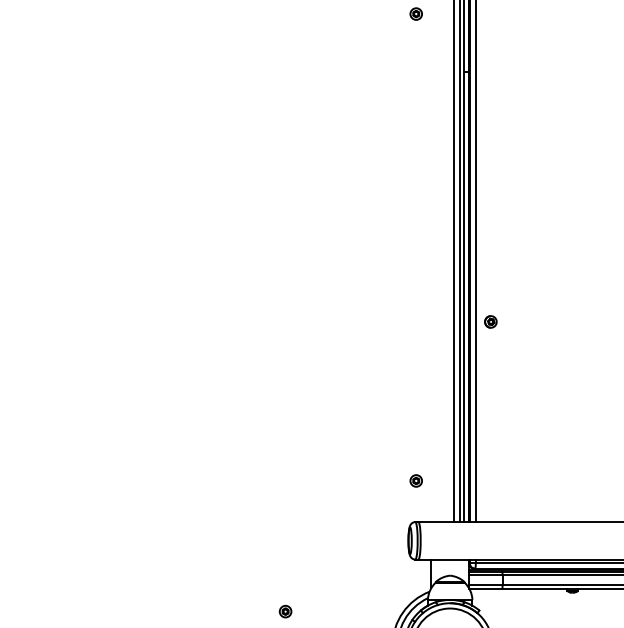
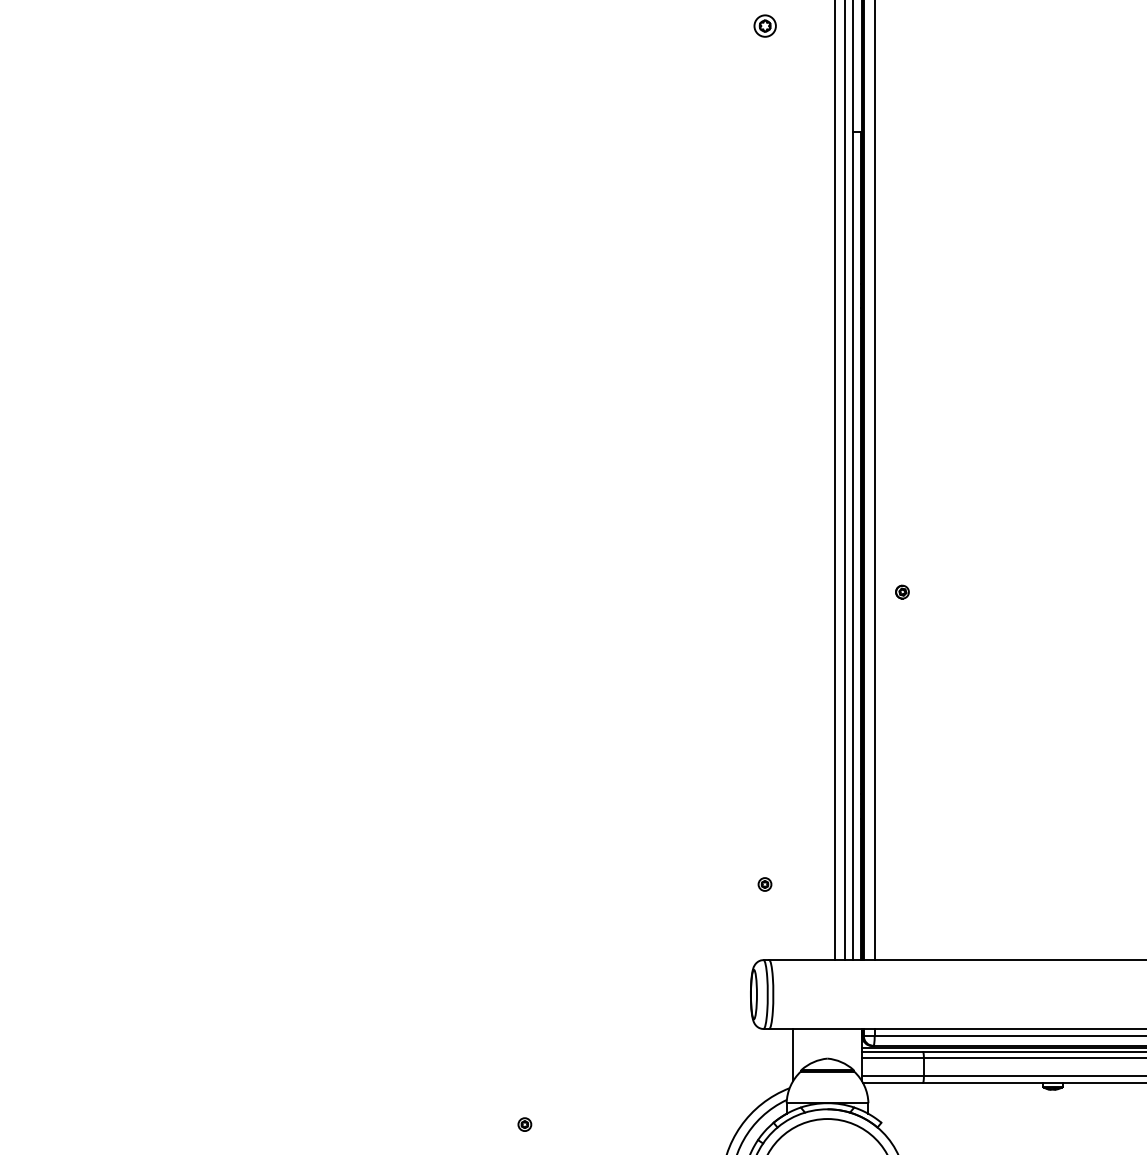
part: (490, 321) -> (901, 591), size x0.6
part: (415, 480) -> (763, 883), size x0.6
part: (285, 611) -> (524, 1124), size x0.6

